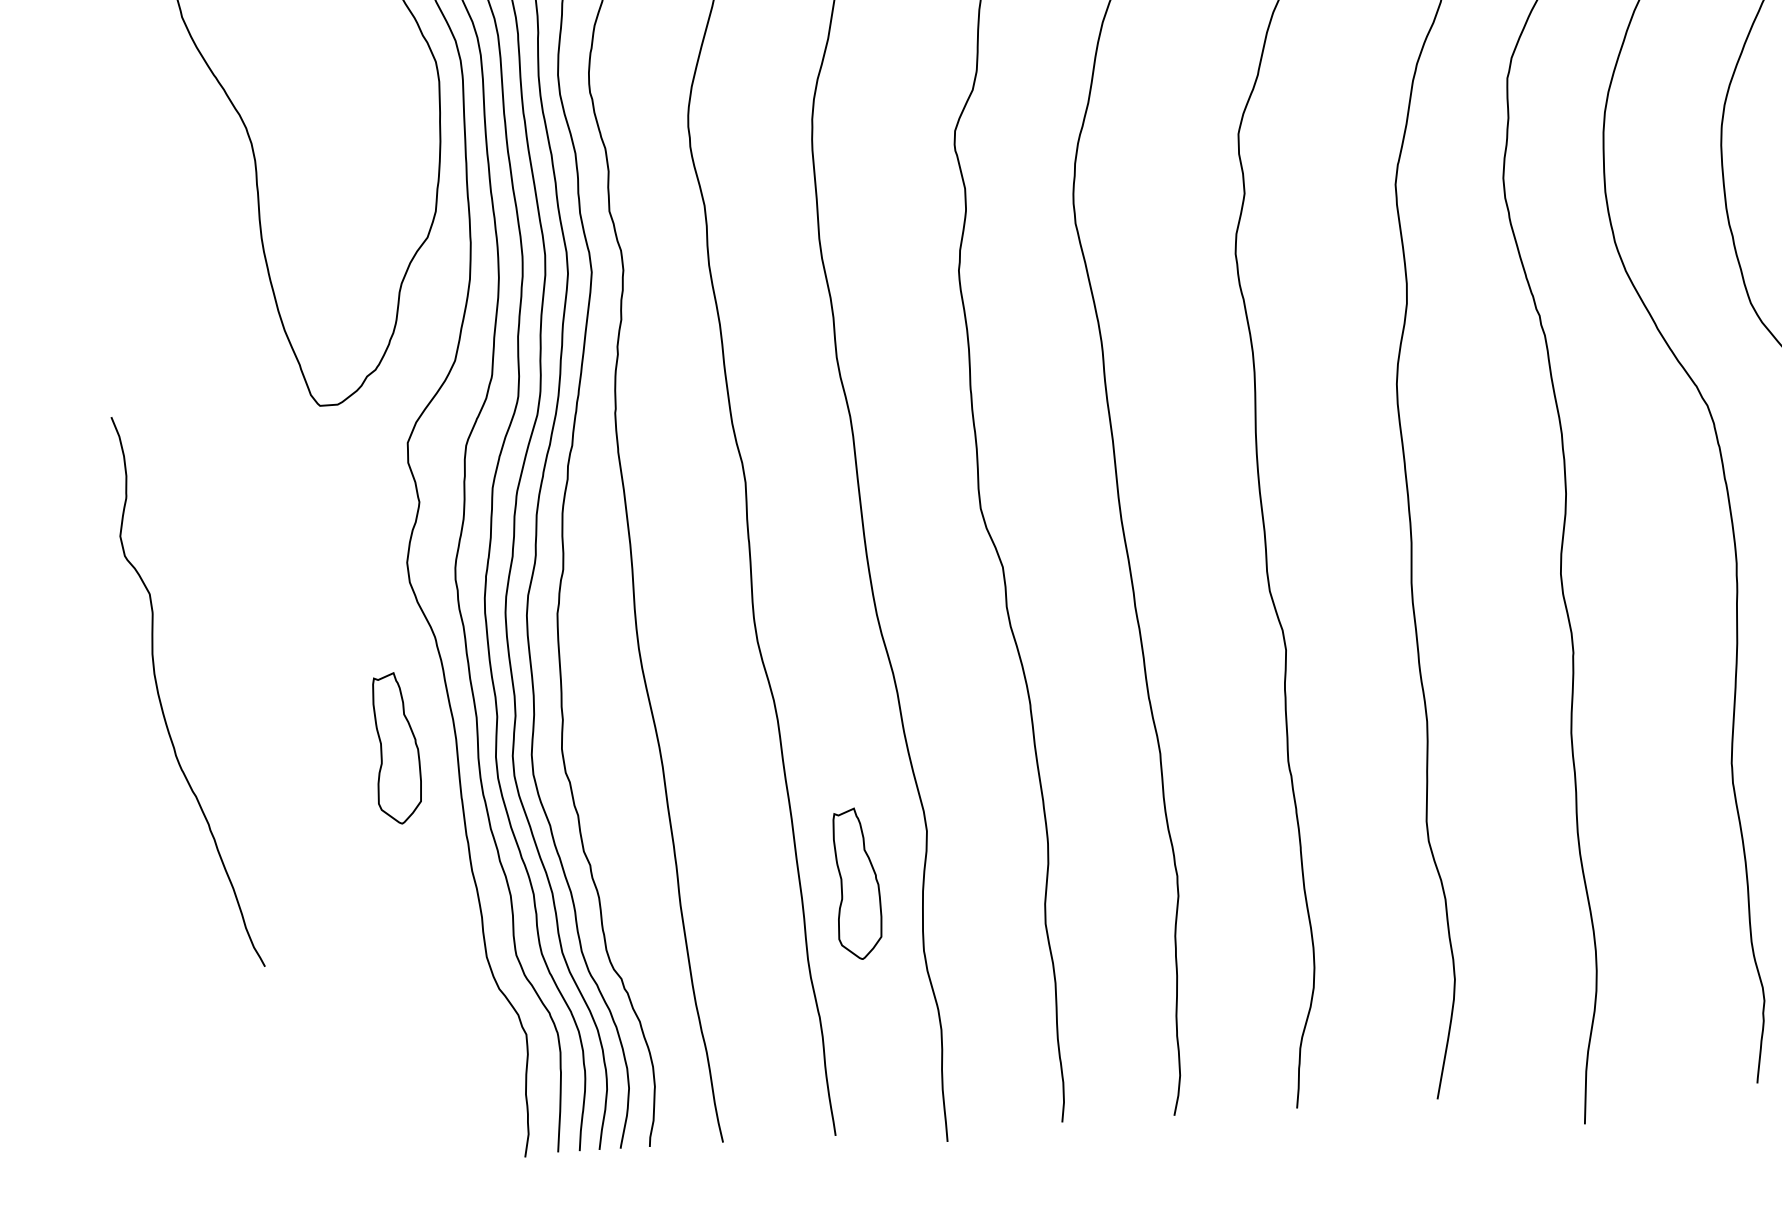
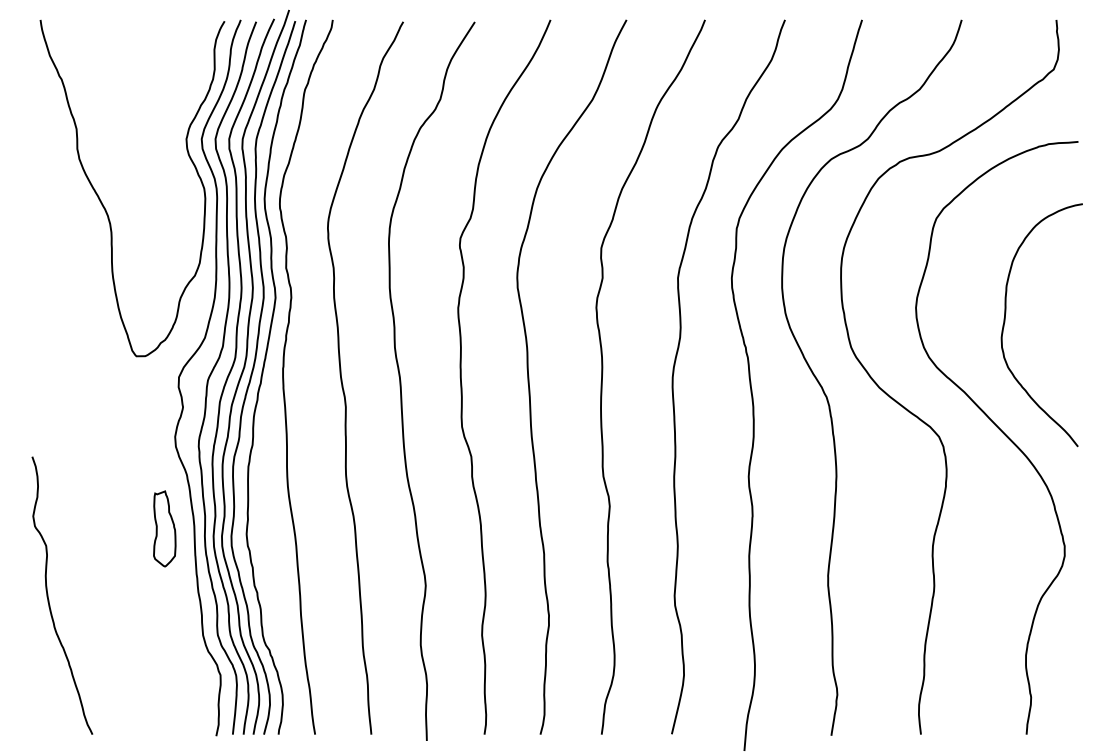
curve: (162, 701) -> (49, 599), moved
part: (857, 883) -> (389, 609), removed

